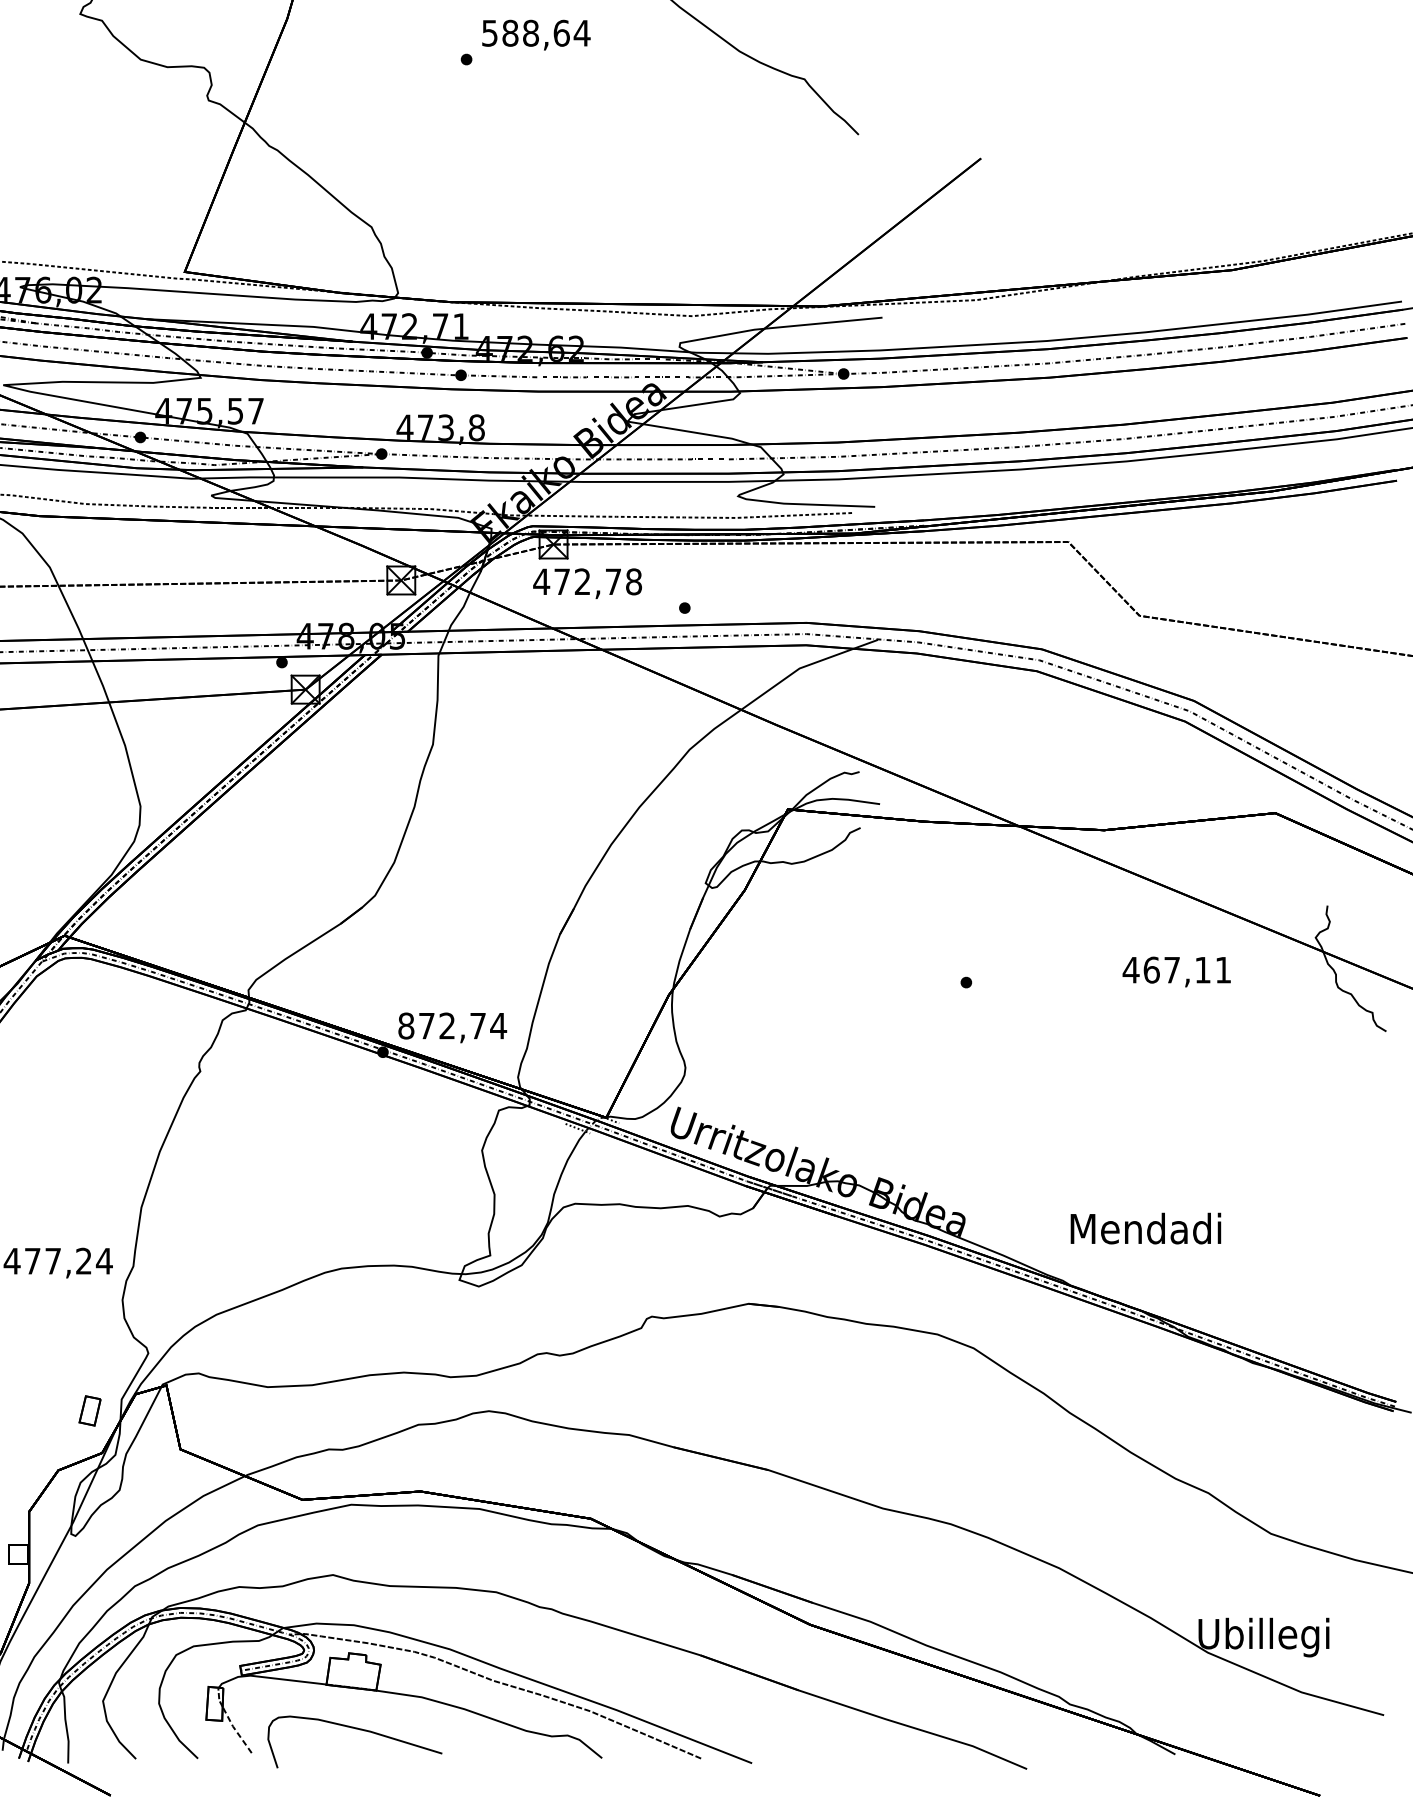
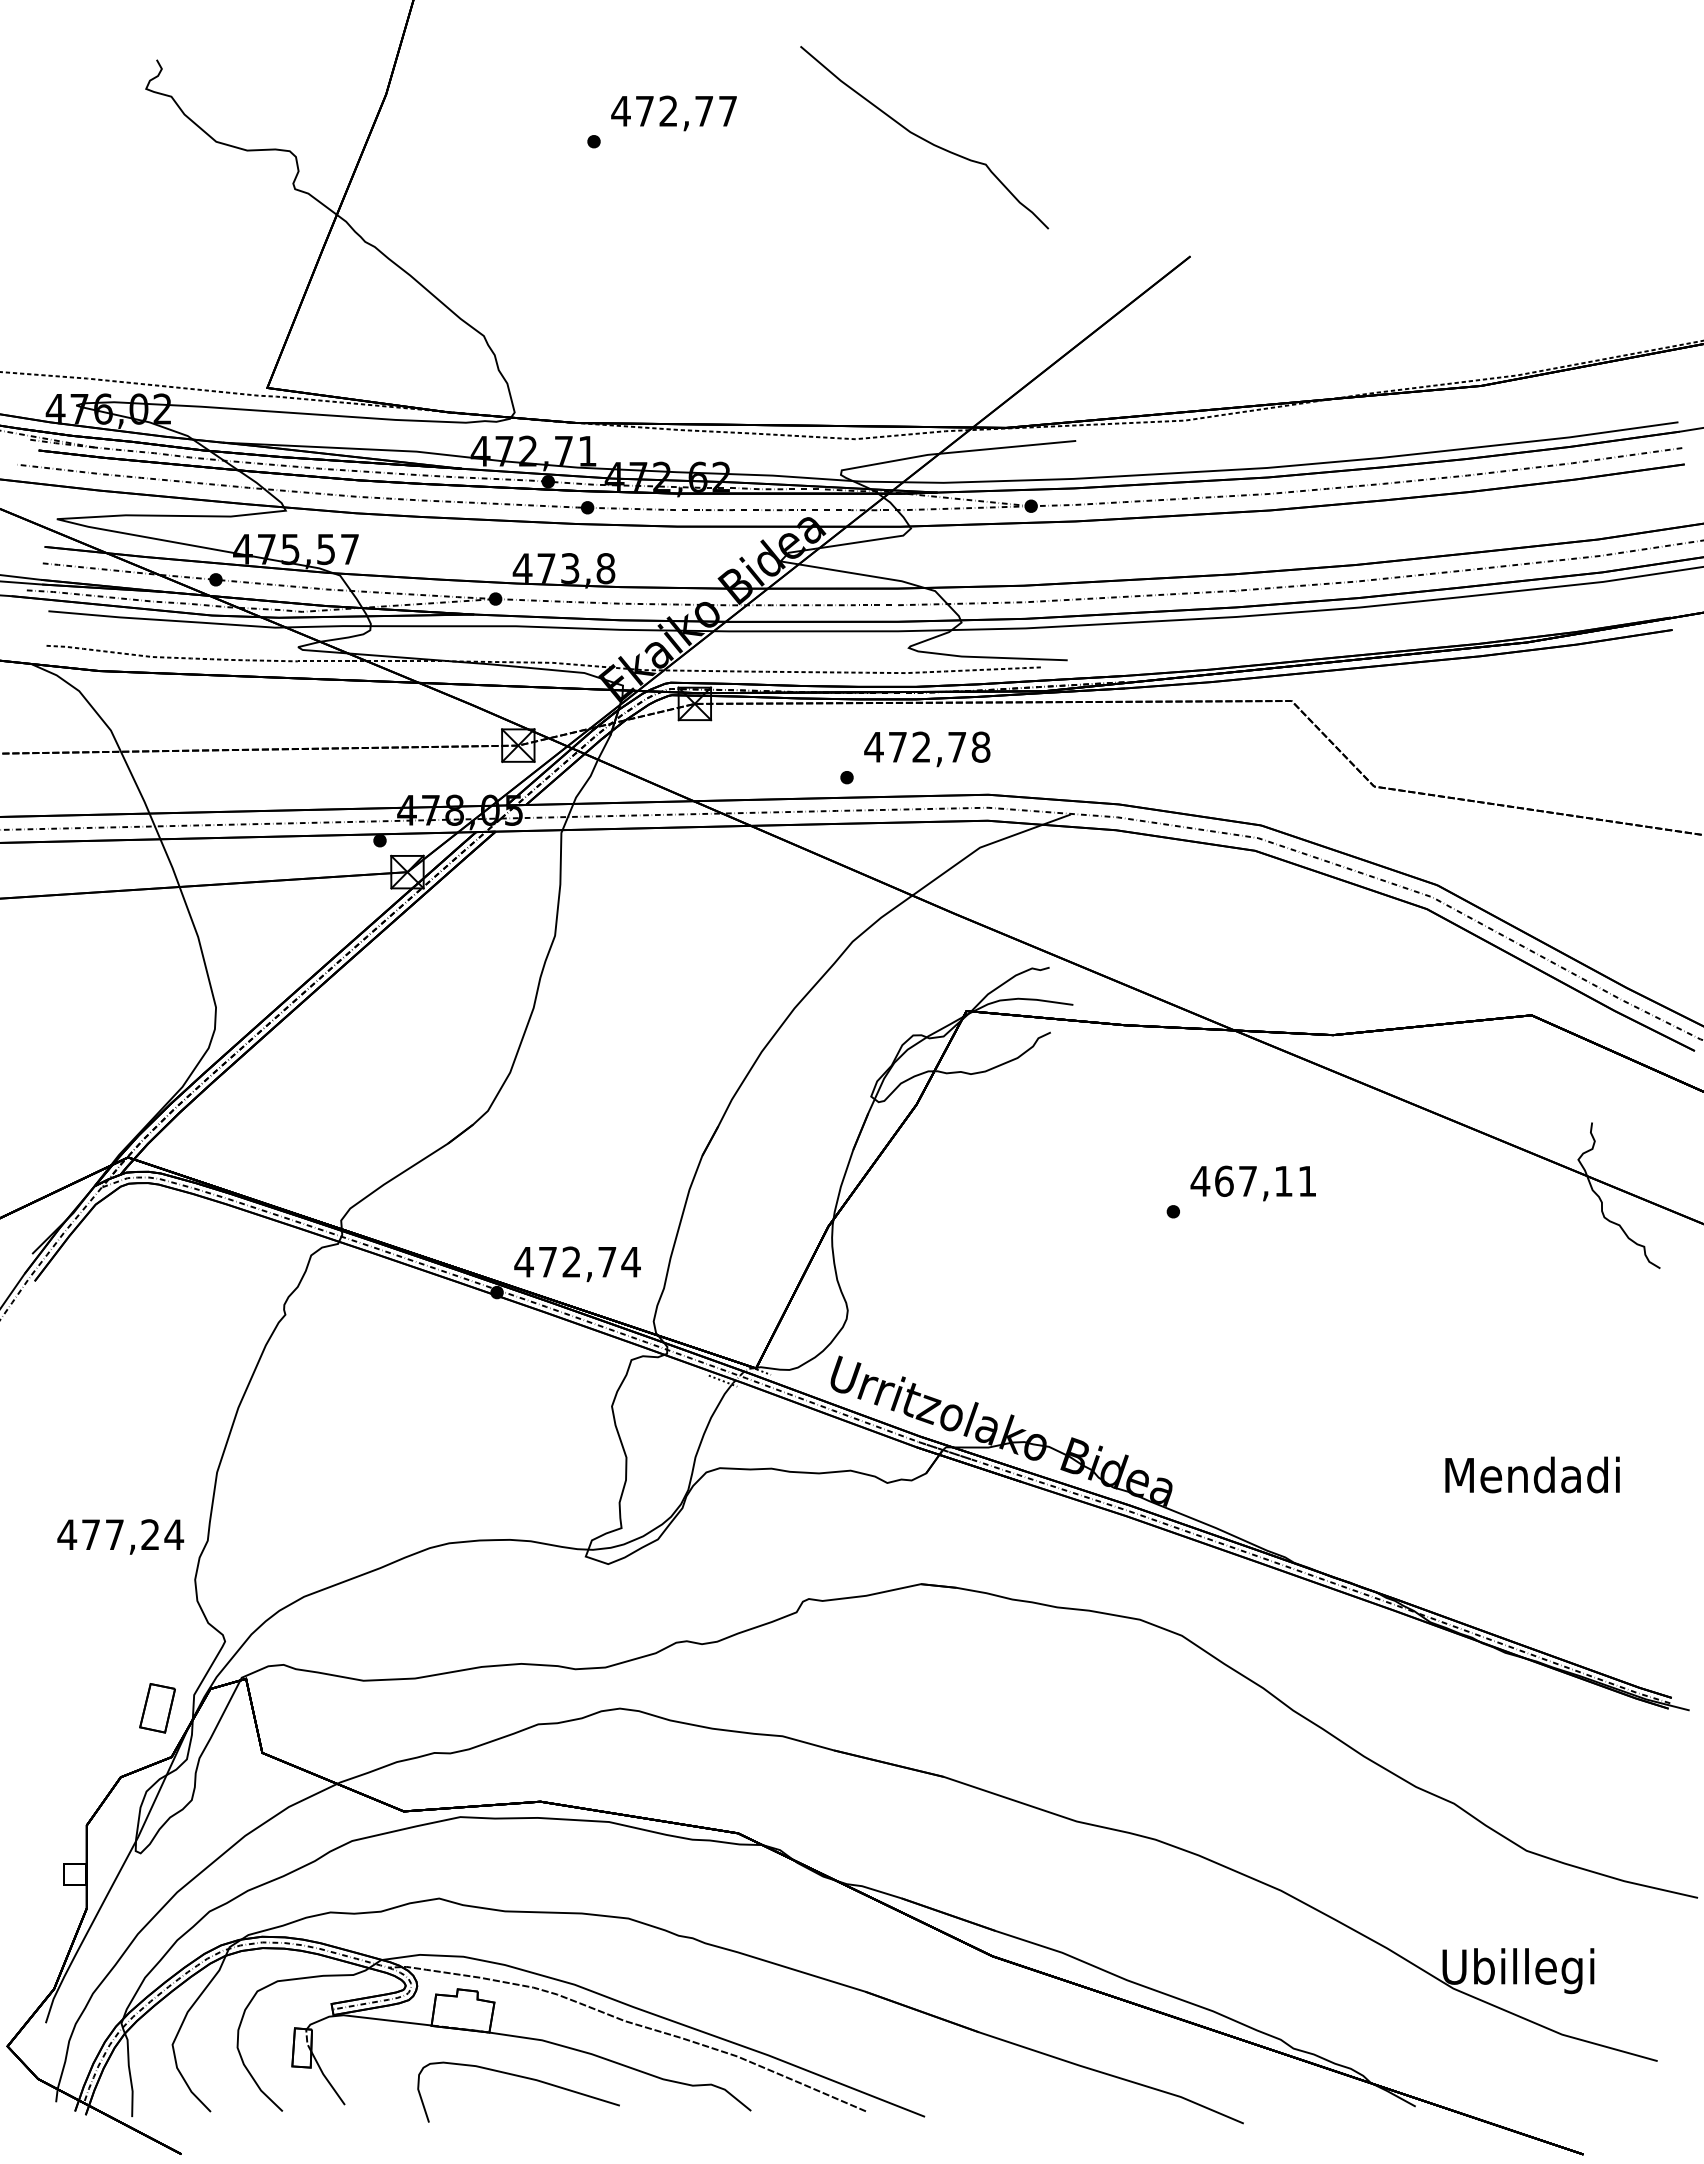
text: (536, 32) -> (674, 110), 588,64 -> 472,77
text: (587, 583) -> (927, 749), moved
text: (1176, 972) -> (1252, 1183), moved
text: (405, 1025) -> (523, 1261), 872,74 -> 472,74
text: (1145, 1228) -> (1532, 1474), moved
part: (90, 1411) -> (157, 1708), size x1.43
line: (235, 1730) -> (326, 2078), dashed -> solid
curve: (359, 1730) -> (523, 2078), moved

